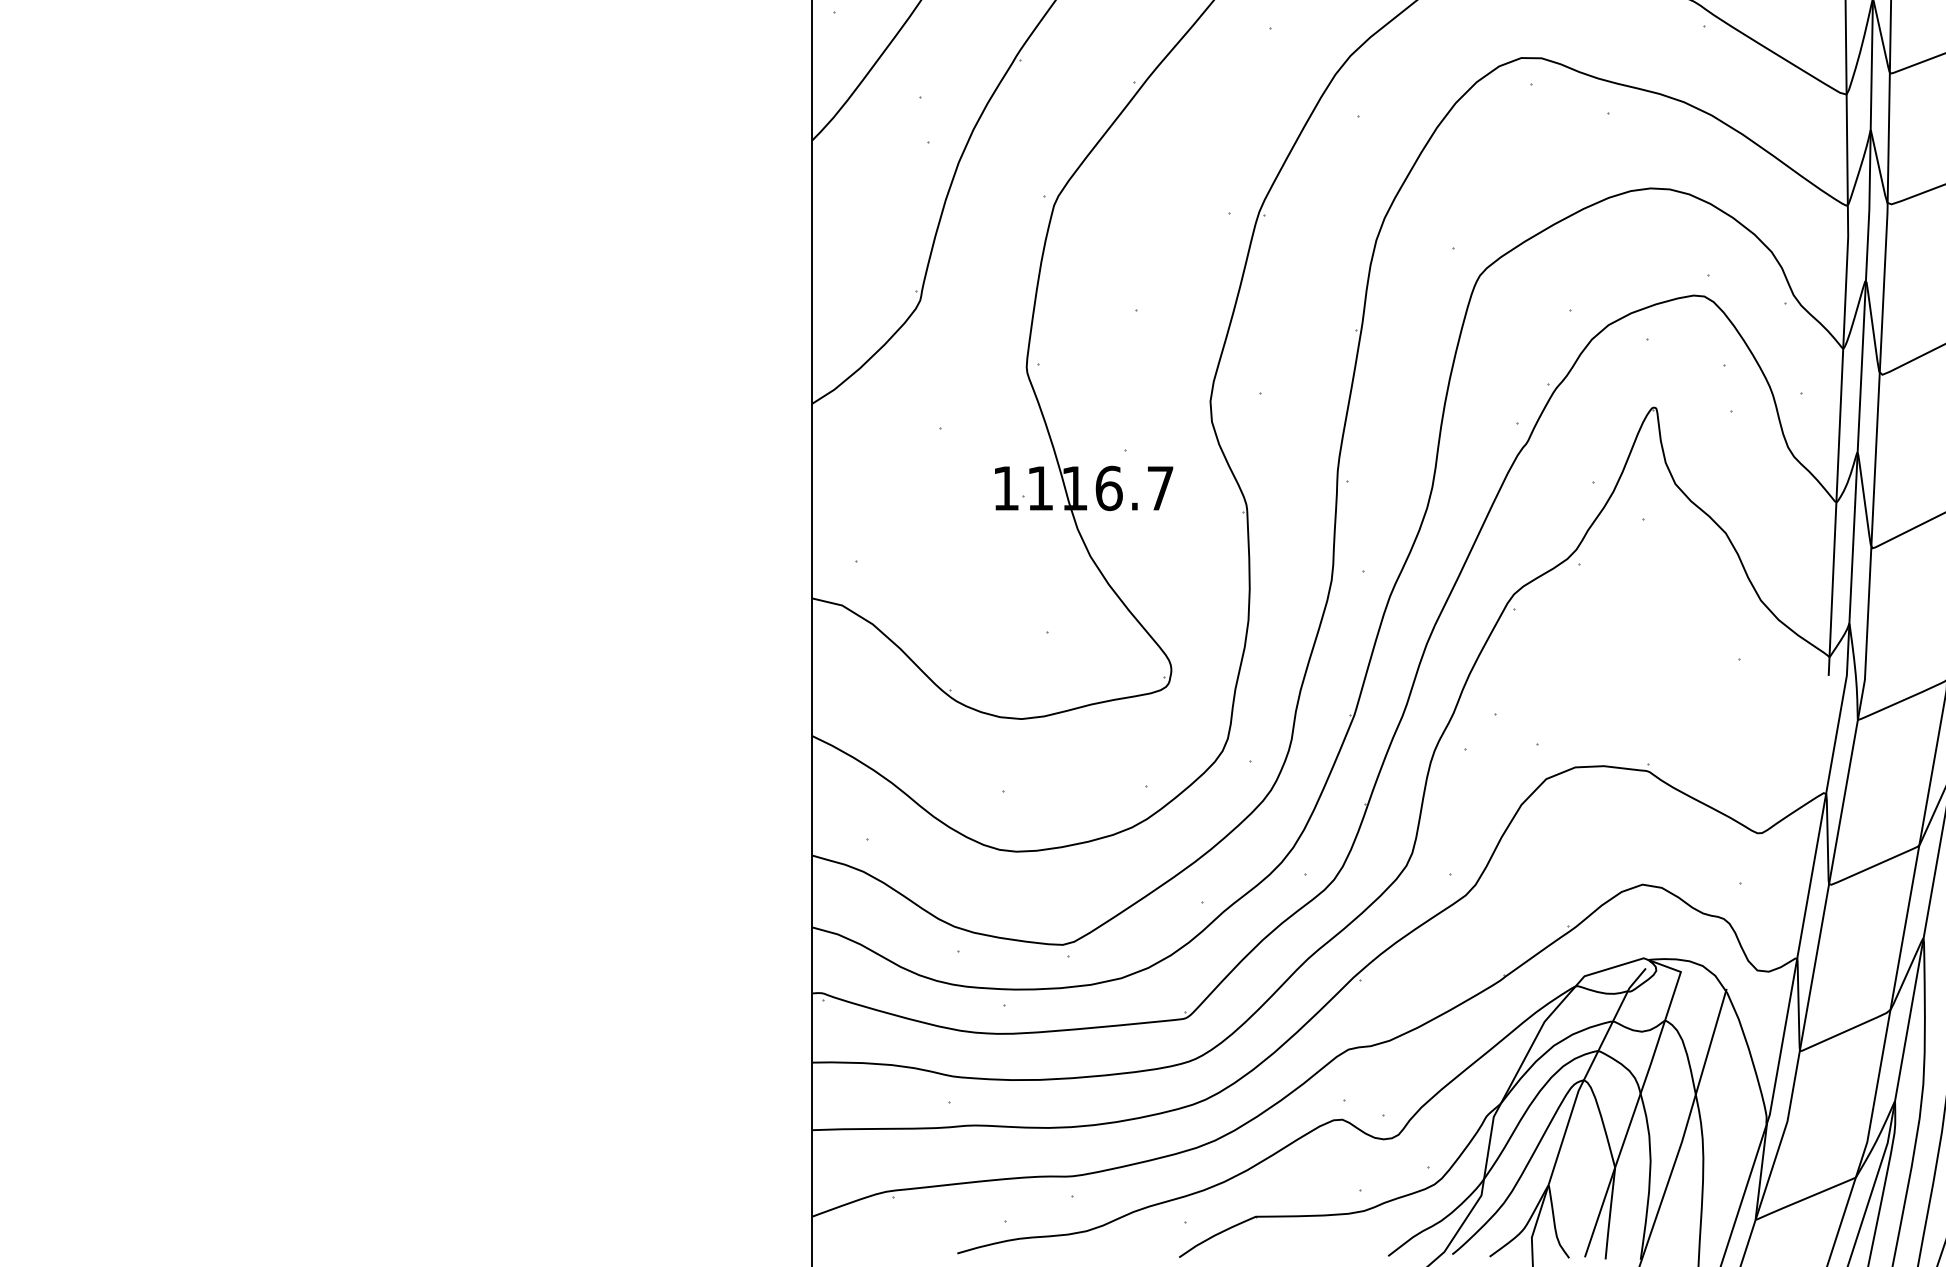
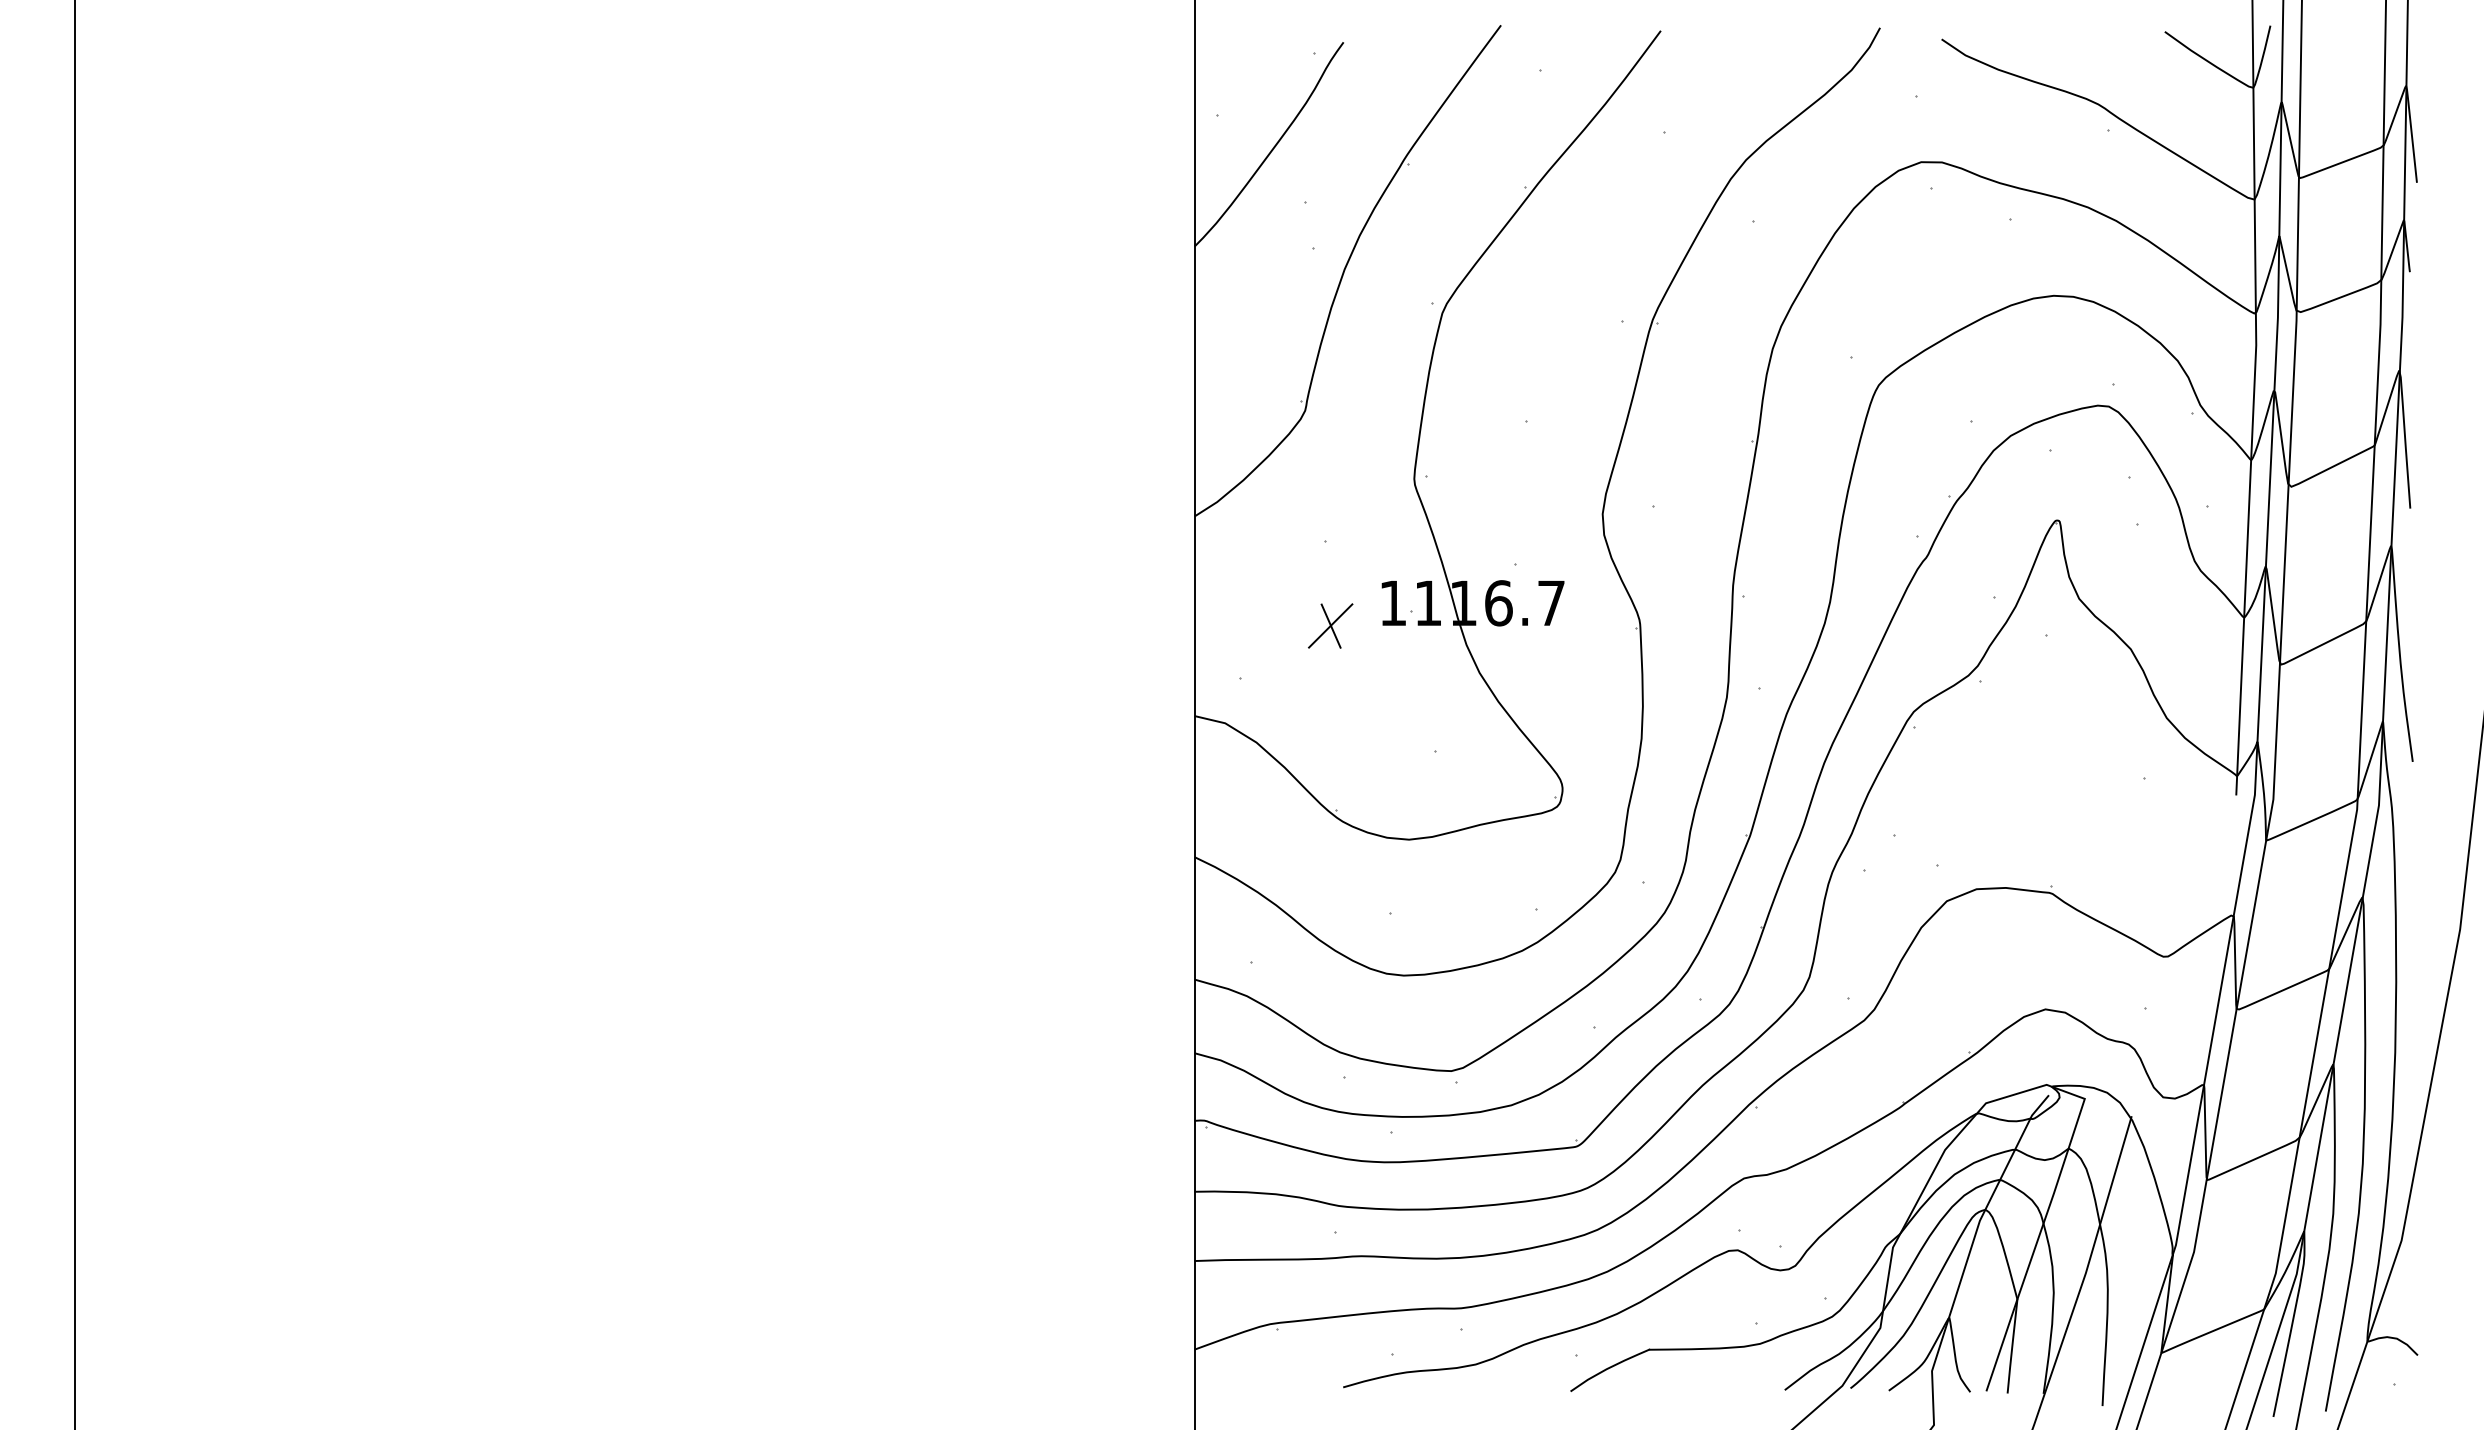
part: (944, 510) -> (1330, 625), added

